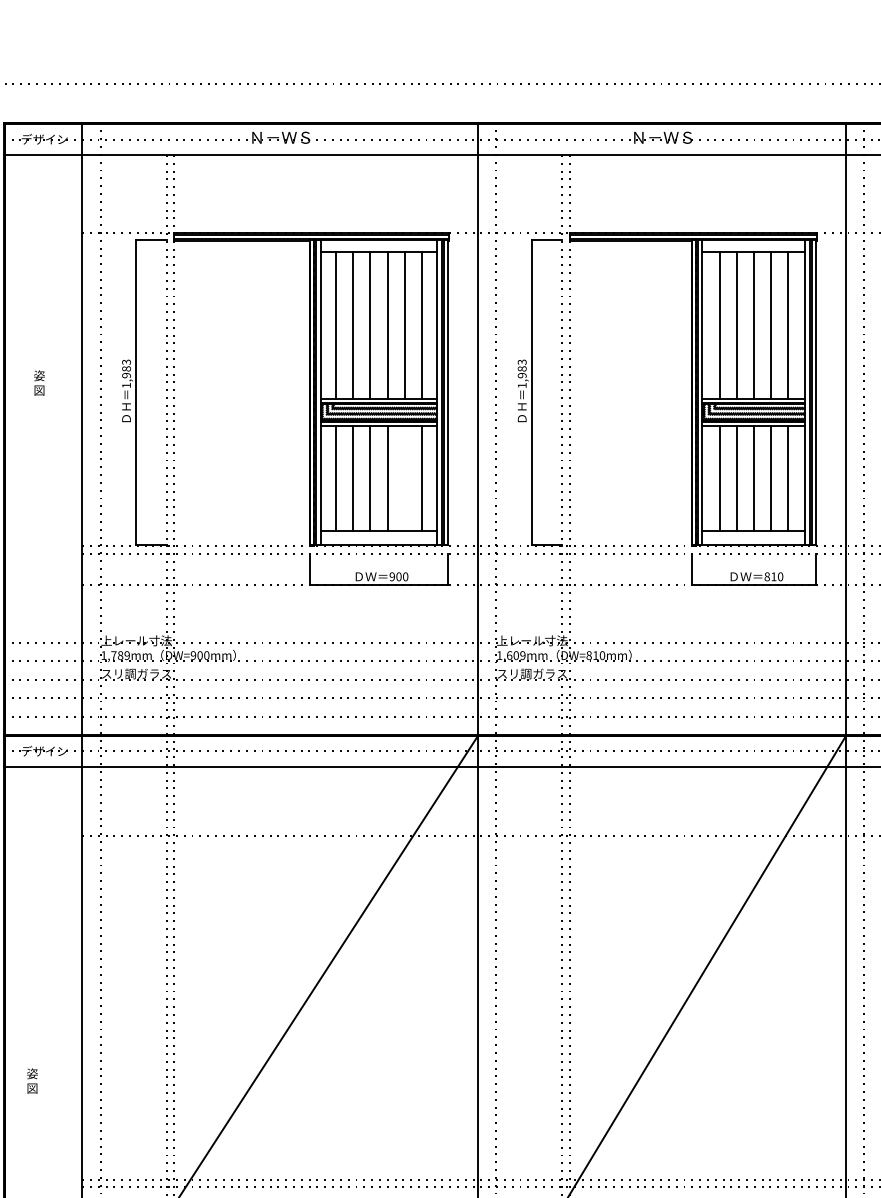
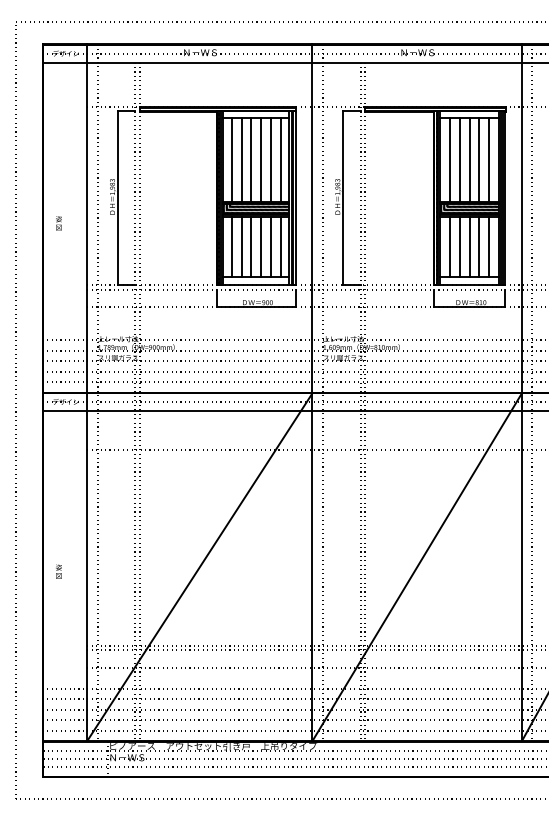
text: (38, 383) -> (58, 223), moved
line: (404, 478) -> (270, 246), added
text: (31, 1080) -> (58, 571), moved

